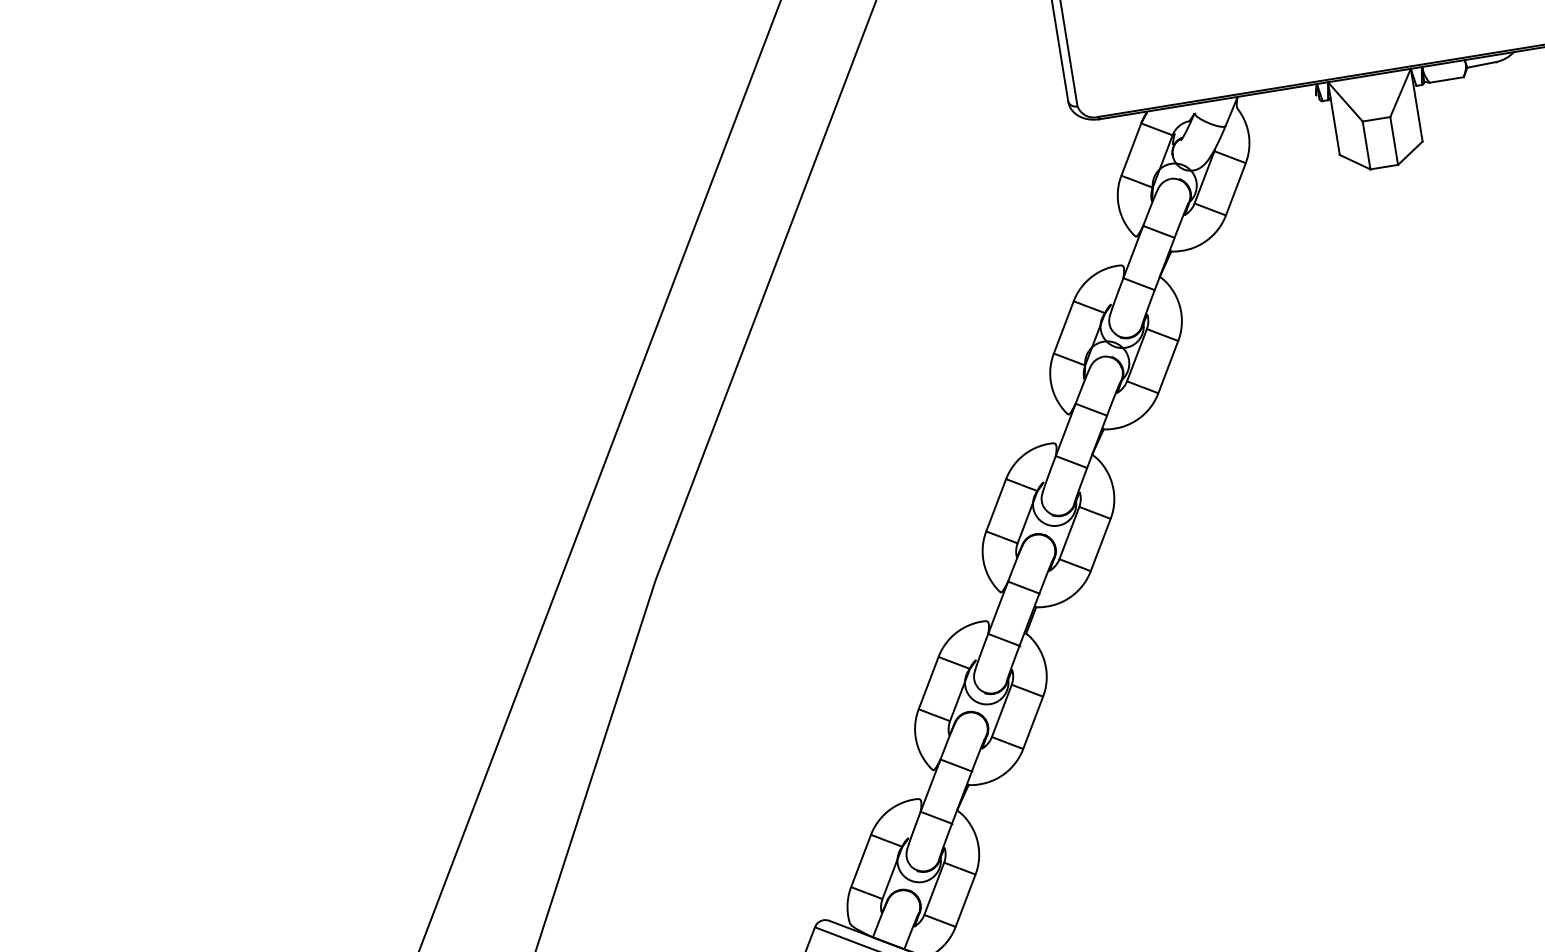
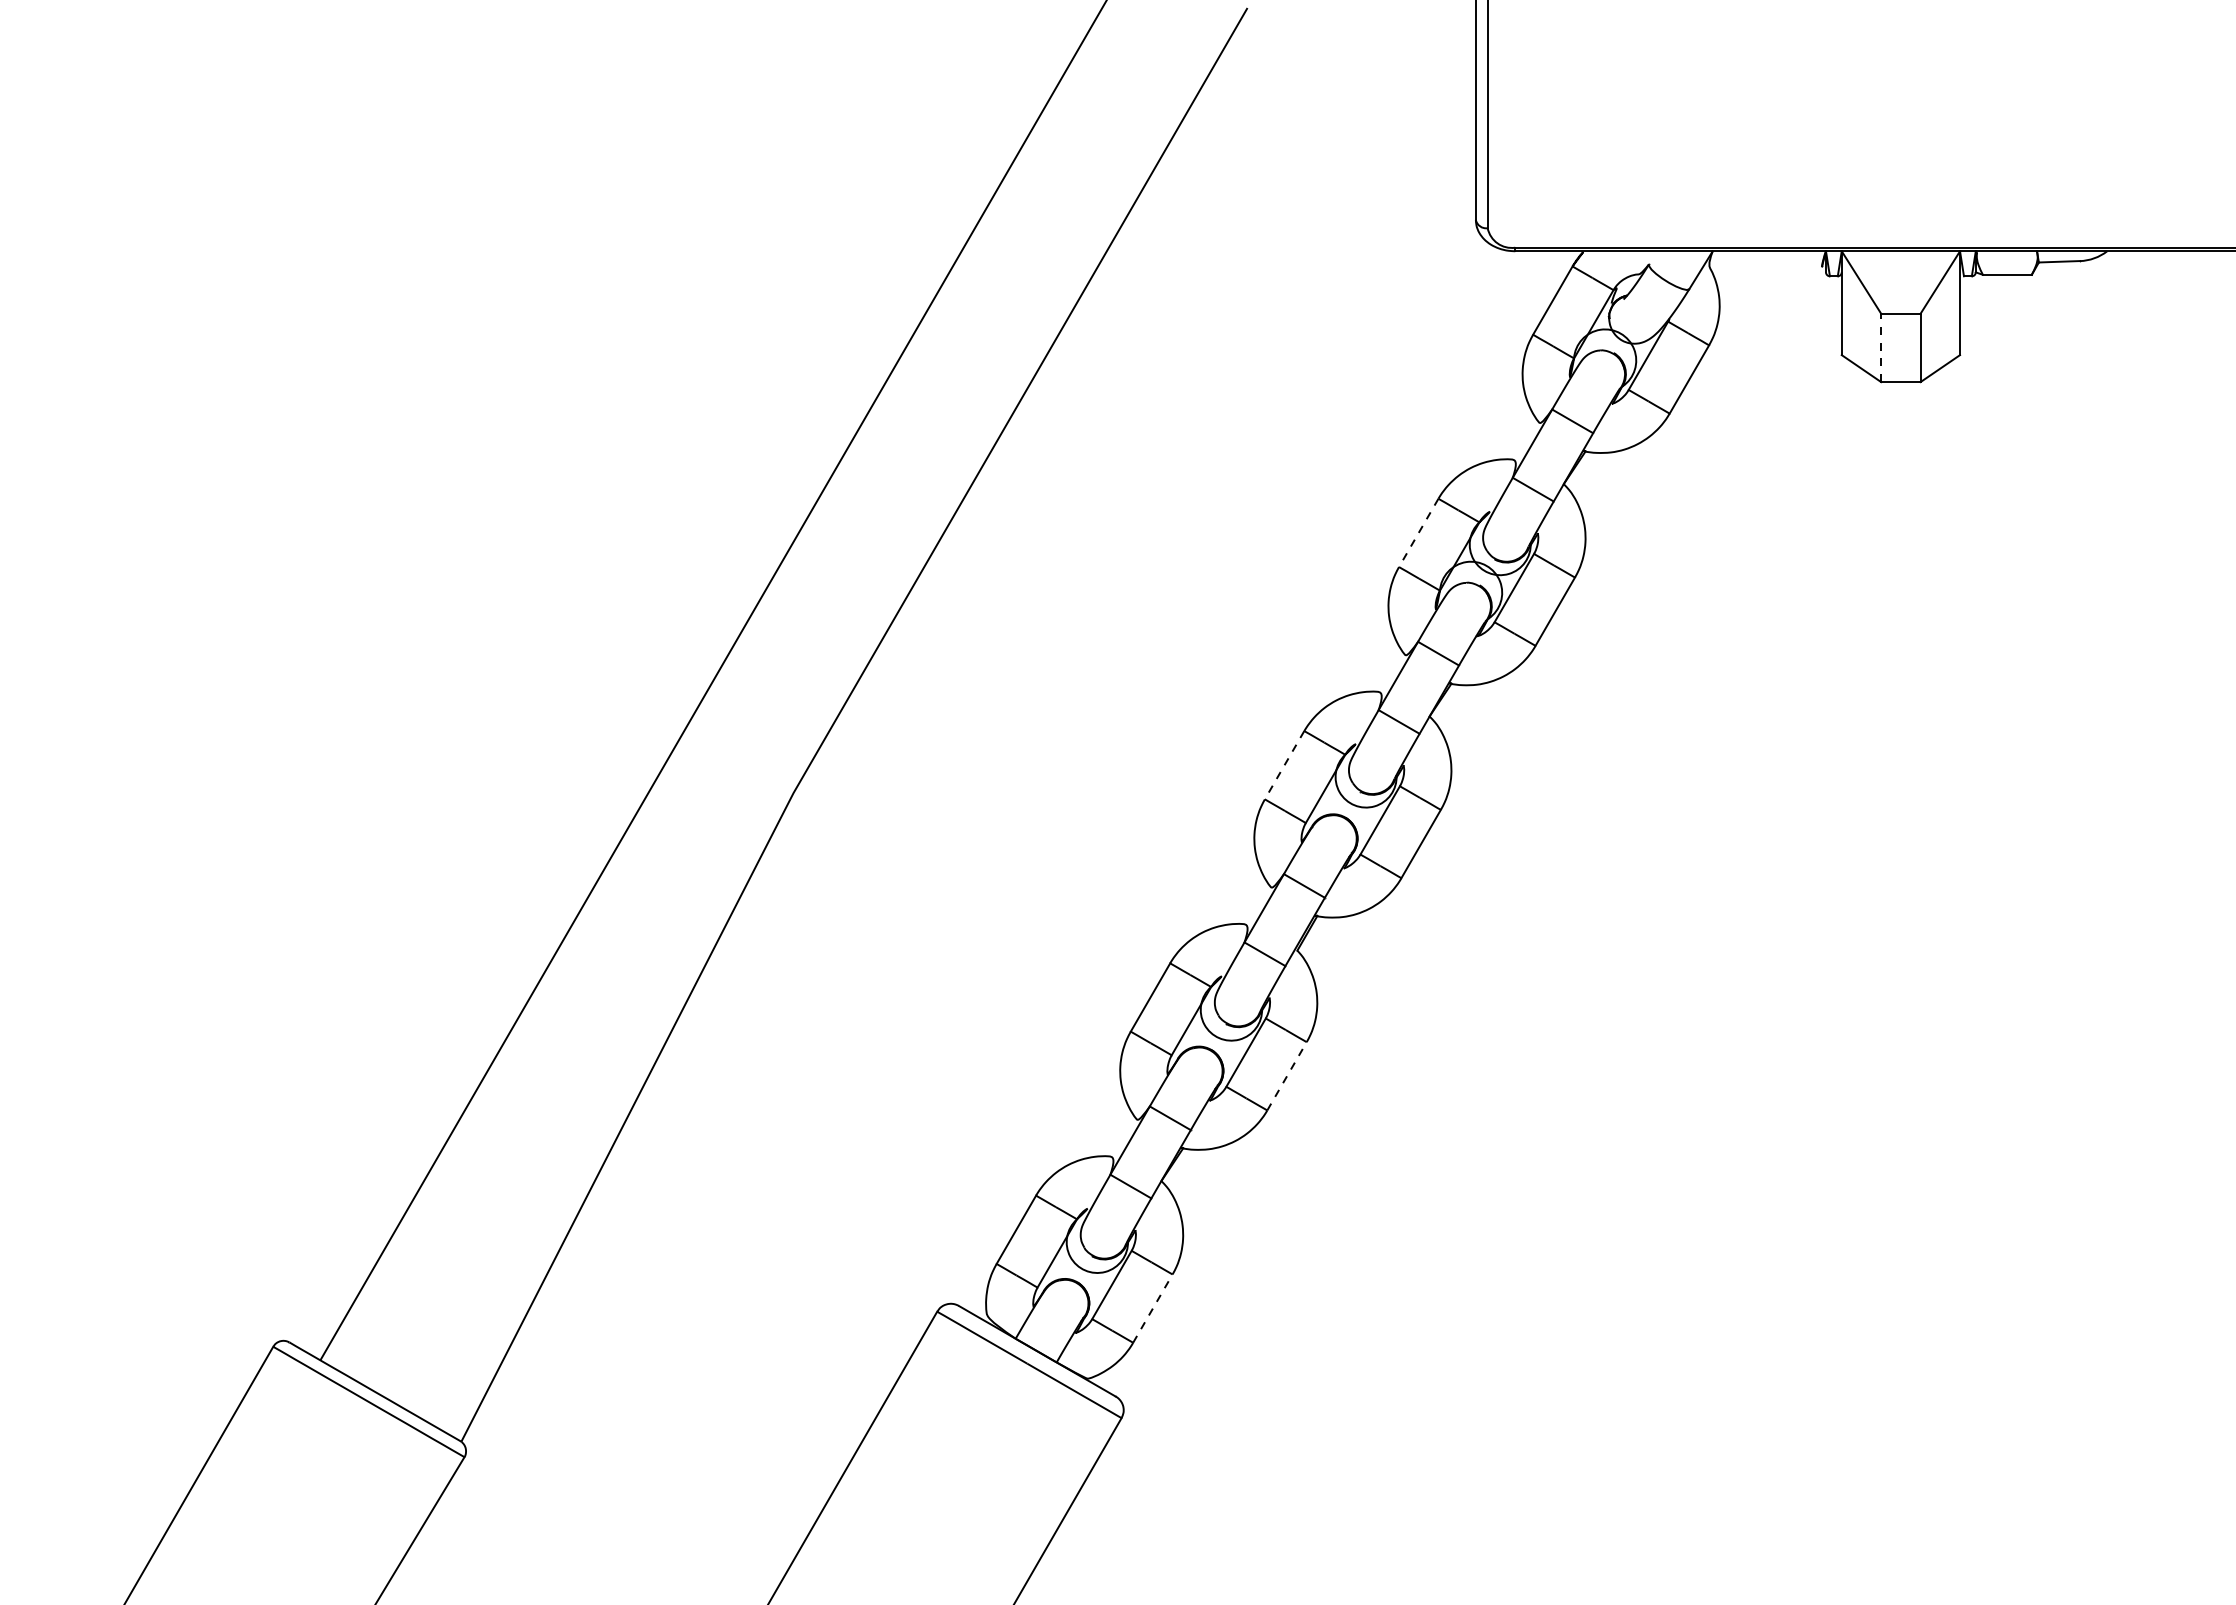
line: (1366, 145) -> (1881, 347), solid -> dashed
line: (1063, 327) -> (1418, 533), solid -> dashed
line: (996, 505) -> (1284, 765), solid -> dashed
line: (1033, 722) -> (1287, 1075), solid -> dashed
line: (966, 900) -> (1153, 1308), solid -> dashed

